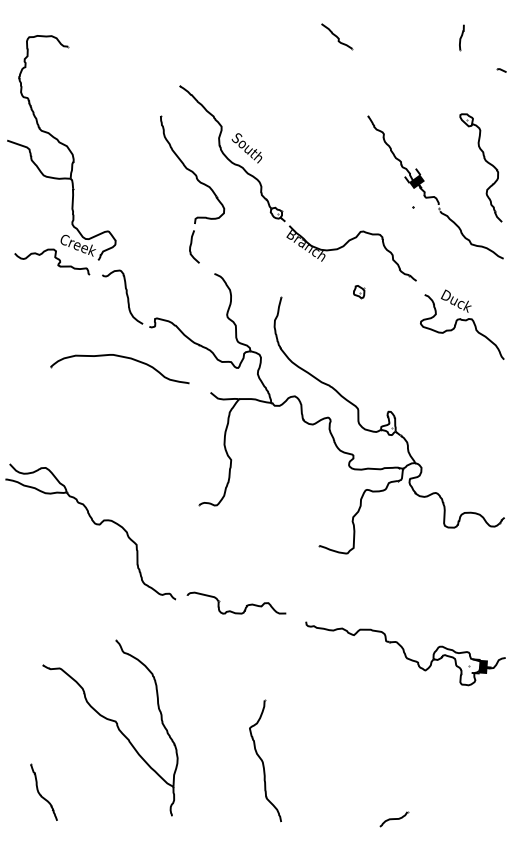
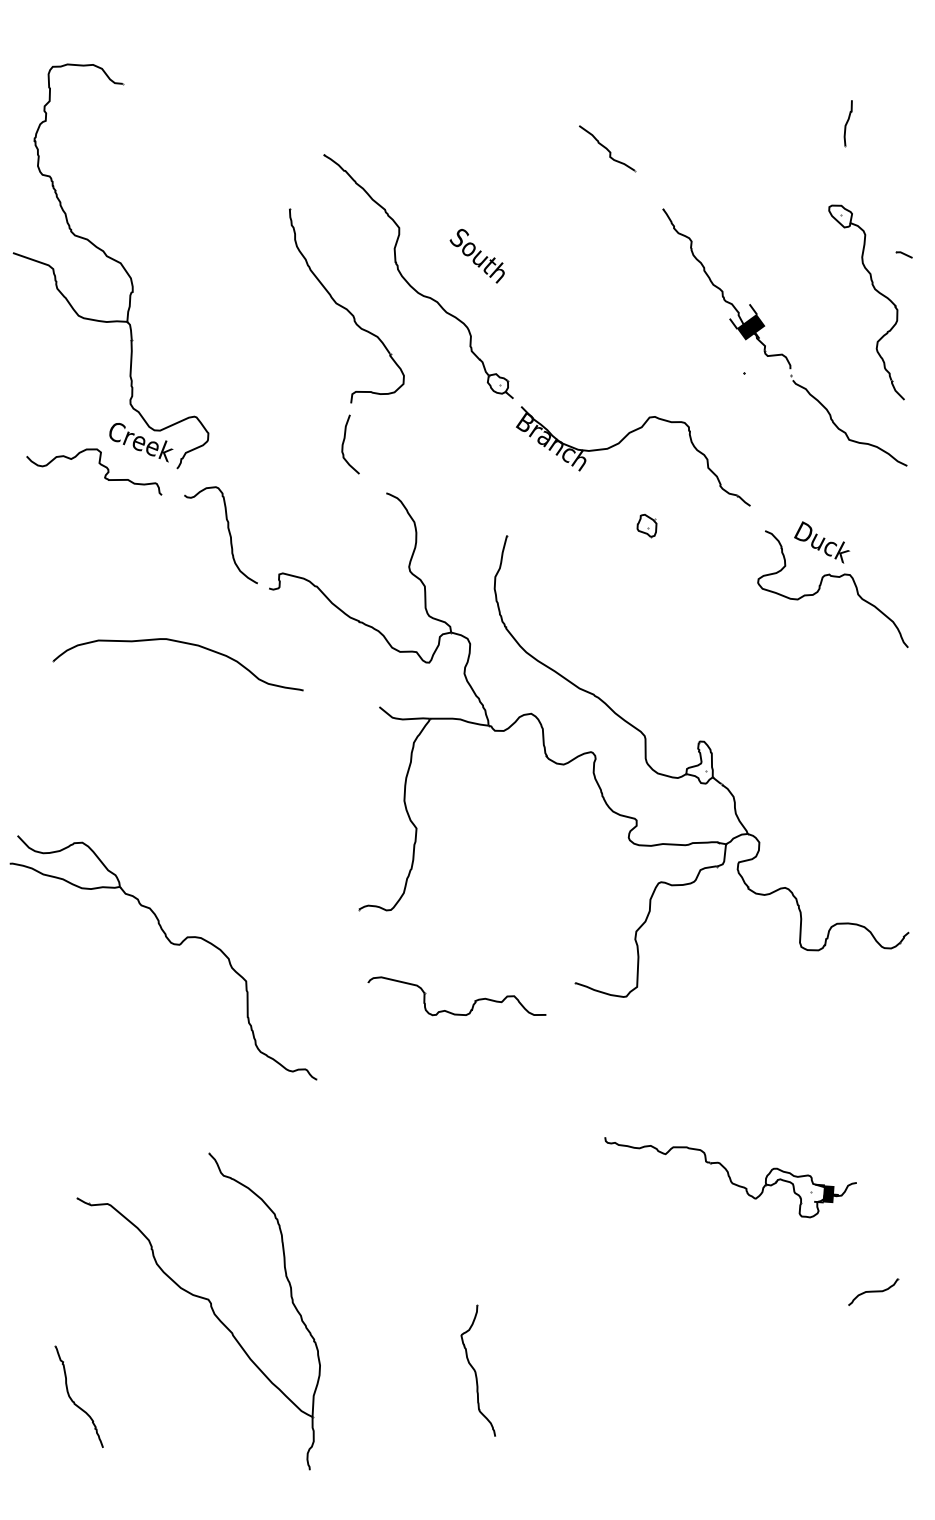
part: (337, 36) -> (608, 148), moved
part: (461, 37) -> (847, 123), moved
part: (501, 70) -> (903, 254), moved
text: (246, 148) -> (476, 256), moved
part: (120, 357) -> (179, 643), moved
part: (231, 610) -> (447, 1009), moved
part: (405, 653) -> (730, 1177), size x0.7
part: (265, 760) -> (478, 1369), size x0.6
part: (43, 791) -> (78, 1394), moved
part: (394, 819) -> (874, 1292), moved

